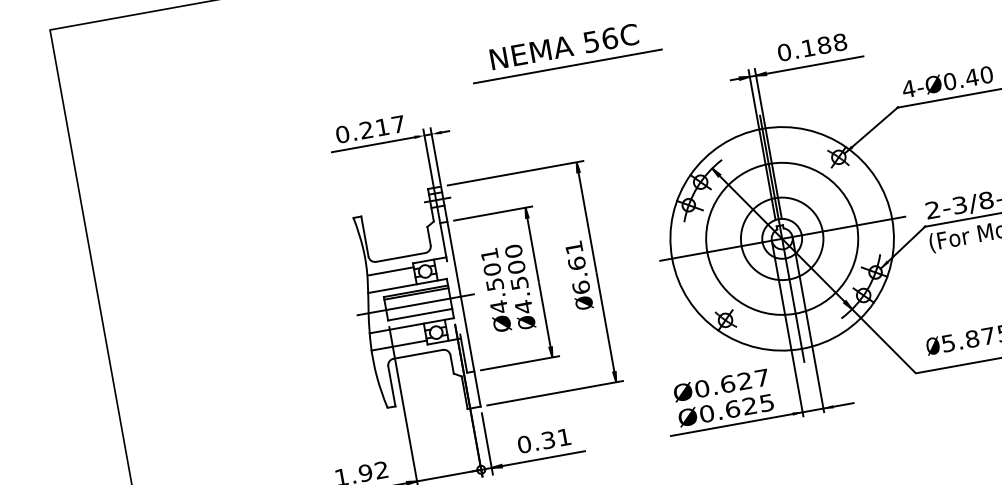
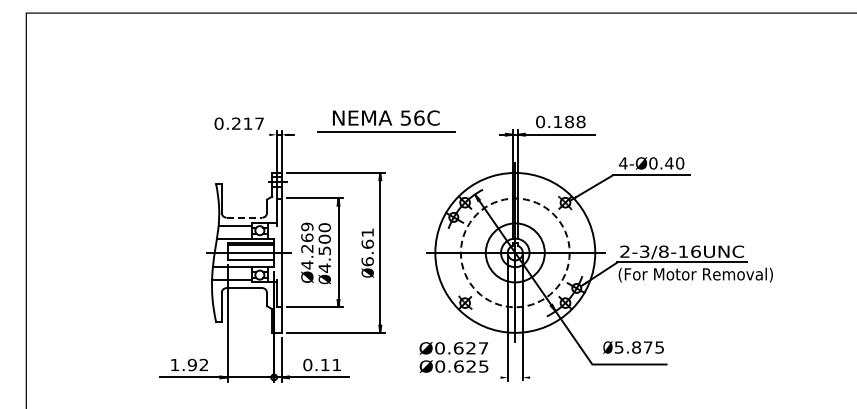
part: (565, 51) -> (386, 121), moved
line: (374, 143) -> (240, 134), removed
circle: (780, 238) -> (514, 252), solid -> dashed
line: (400, 257) -> (244, 217), solid -> dashed
text: (492, 269) -> (307, 237), Ø4.501 -> Ø4.269
line: (762, 419) -> (478, 377), removed
text: (547, 439) -> (324, 364), 0.31 -> 0.11

